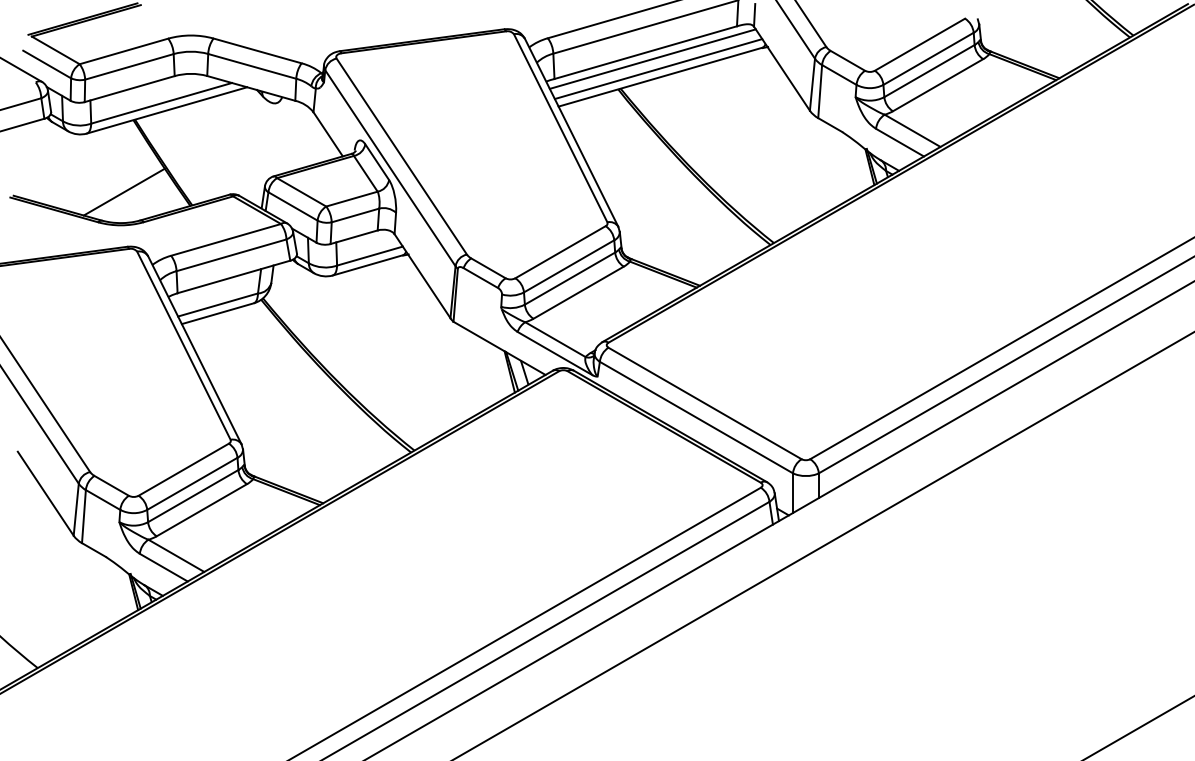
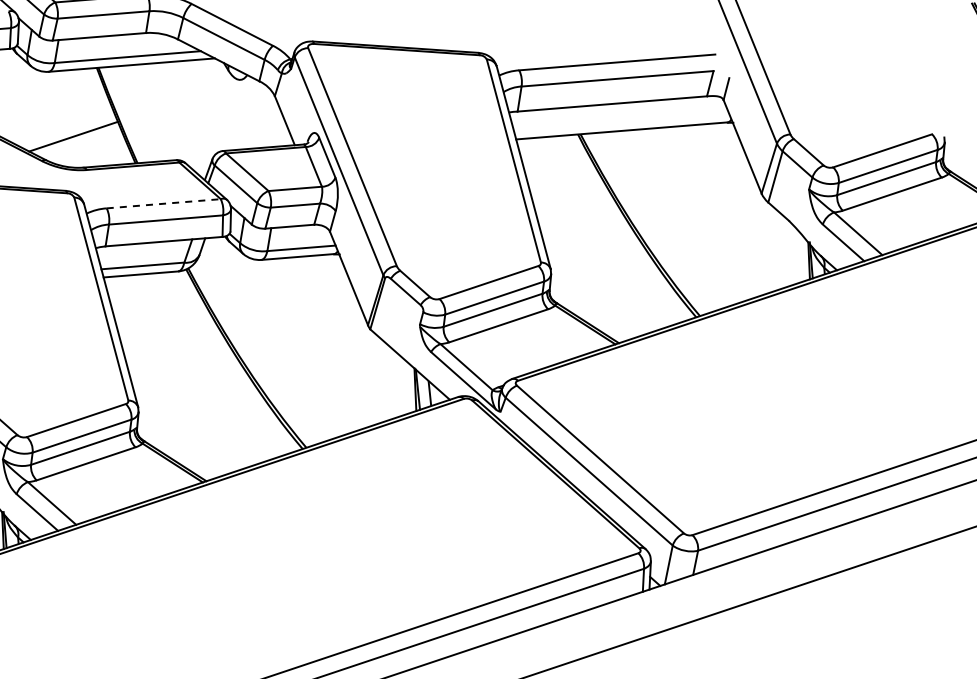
line: (652, 58) -> (617, 111), removed
line: (658, 69) -> (621, 123), removed
line: (226, 239) -> (164, 203), solid -> dashed

